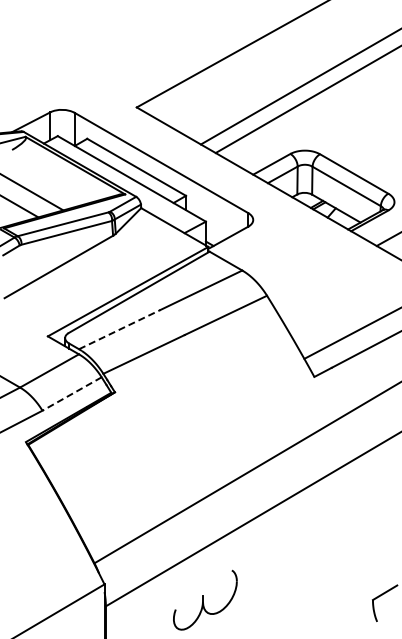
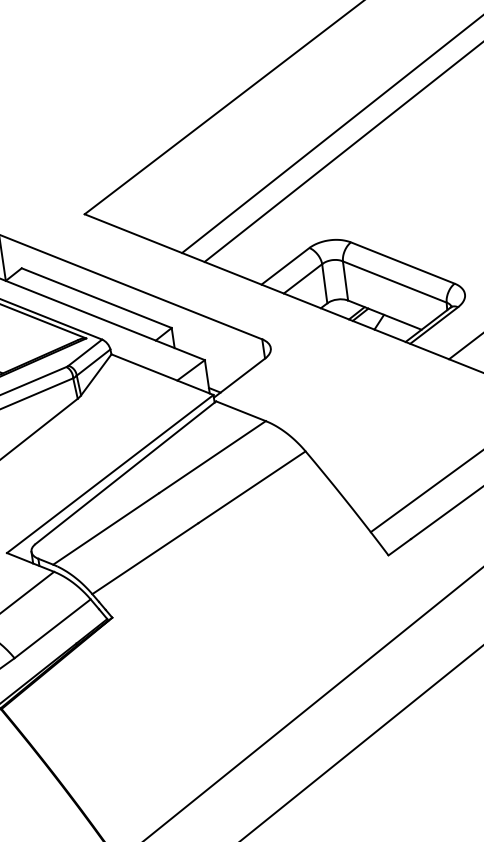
line: (120, 329) -> (107, 528), dashed -> solid
line: (72, 394) -> (53, 629), dashed -> solid

